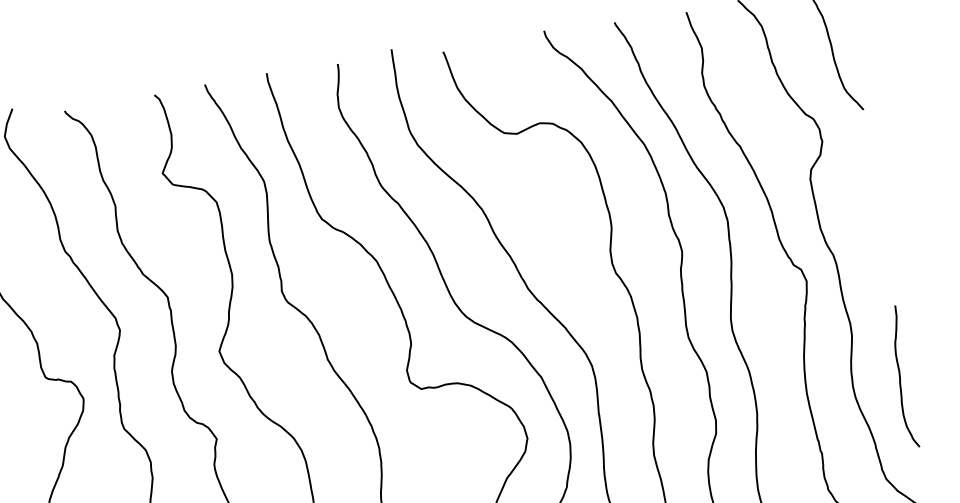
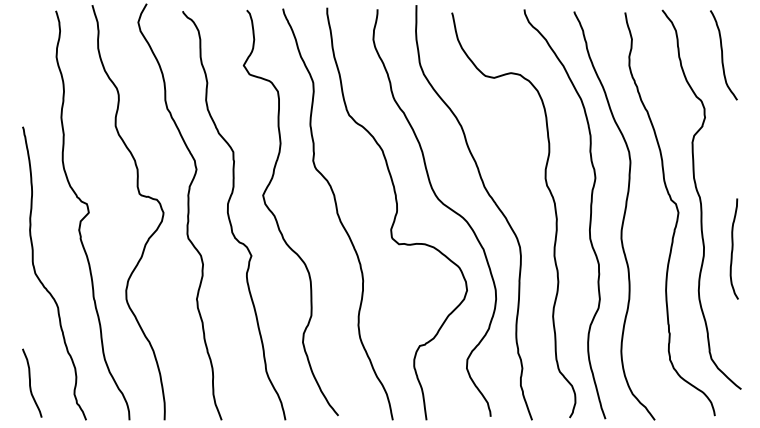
curve: (901, 376) -> (733, 248), moved

